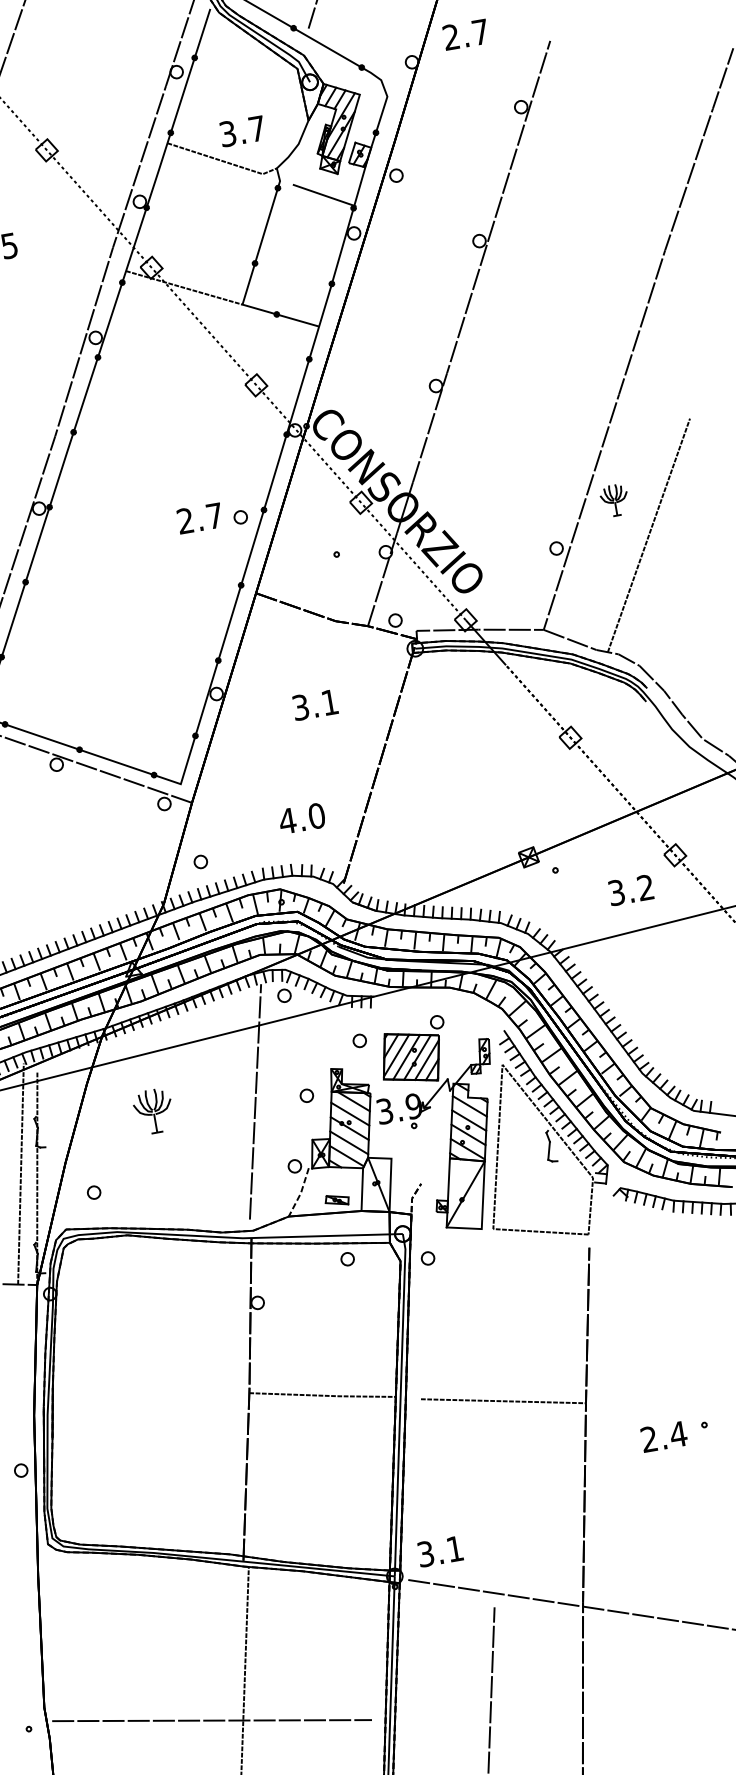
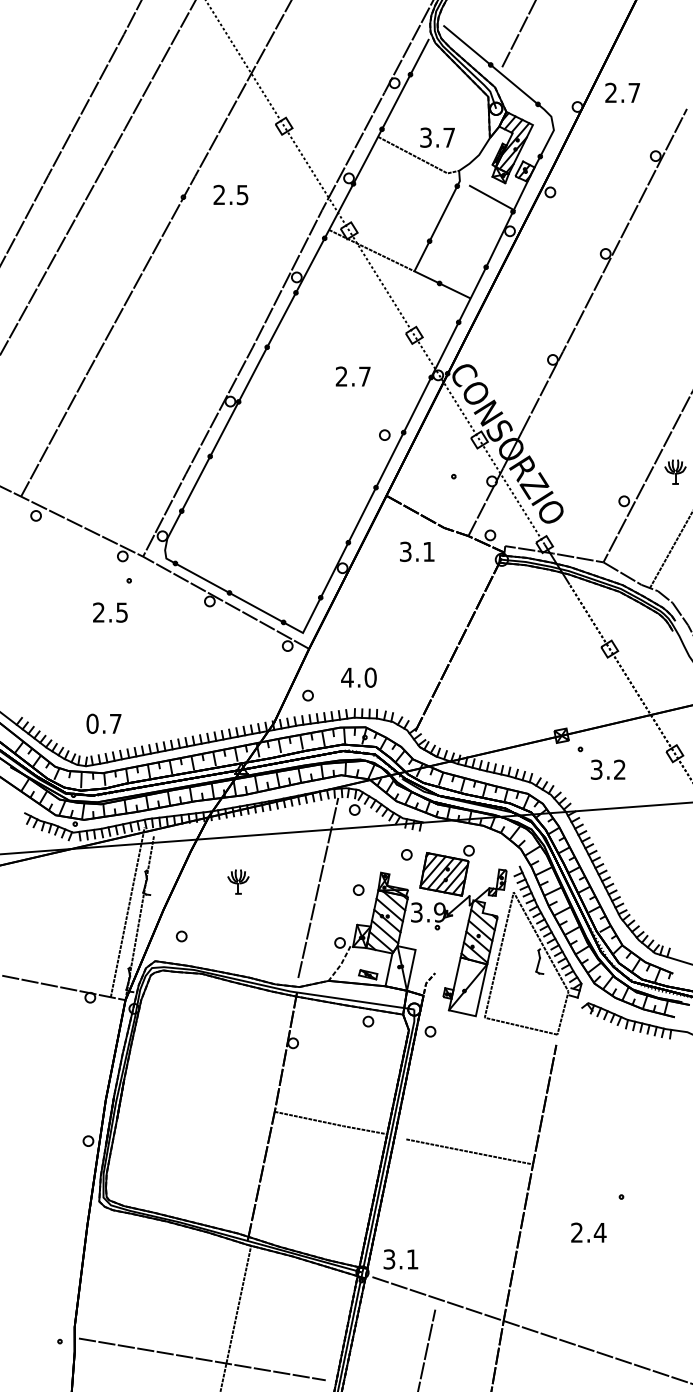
text: (199, 518) -> (352, 376), moved
text: (315, 704) -> (417, 551), moved
text: (301, 818) -> (358, 677), moved
text: (630, 890) -> (607, 769), moved
part: (153, 1111) -> (238, 881), size x0.71
text: (663, 1436) -> (588, 1232), moved

